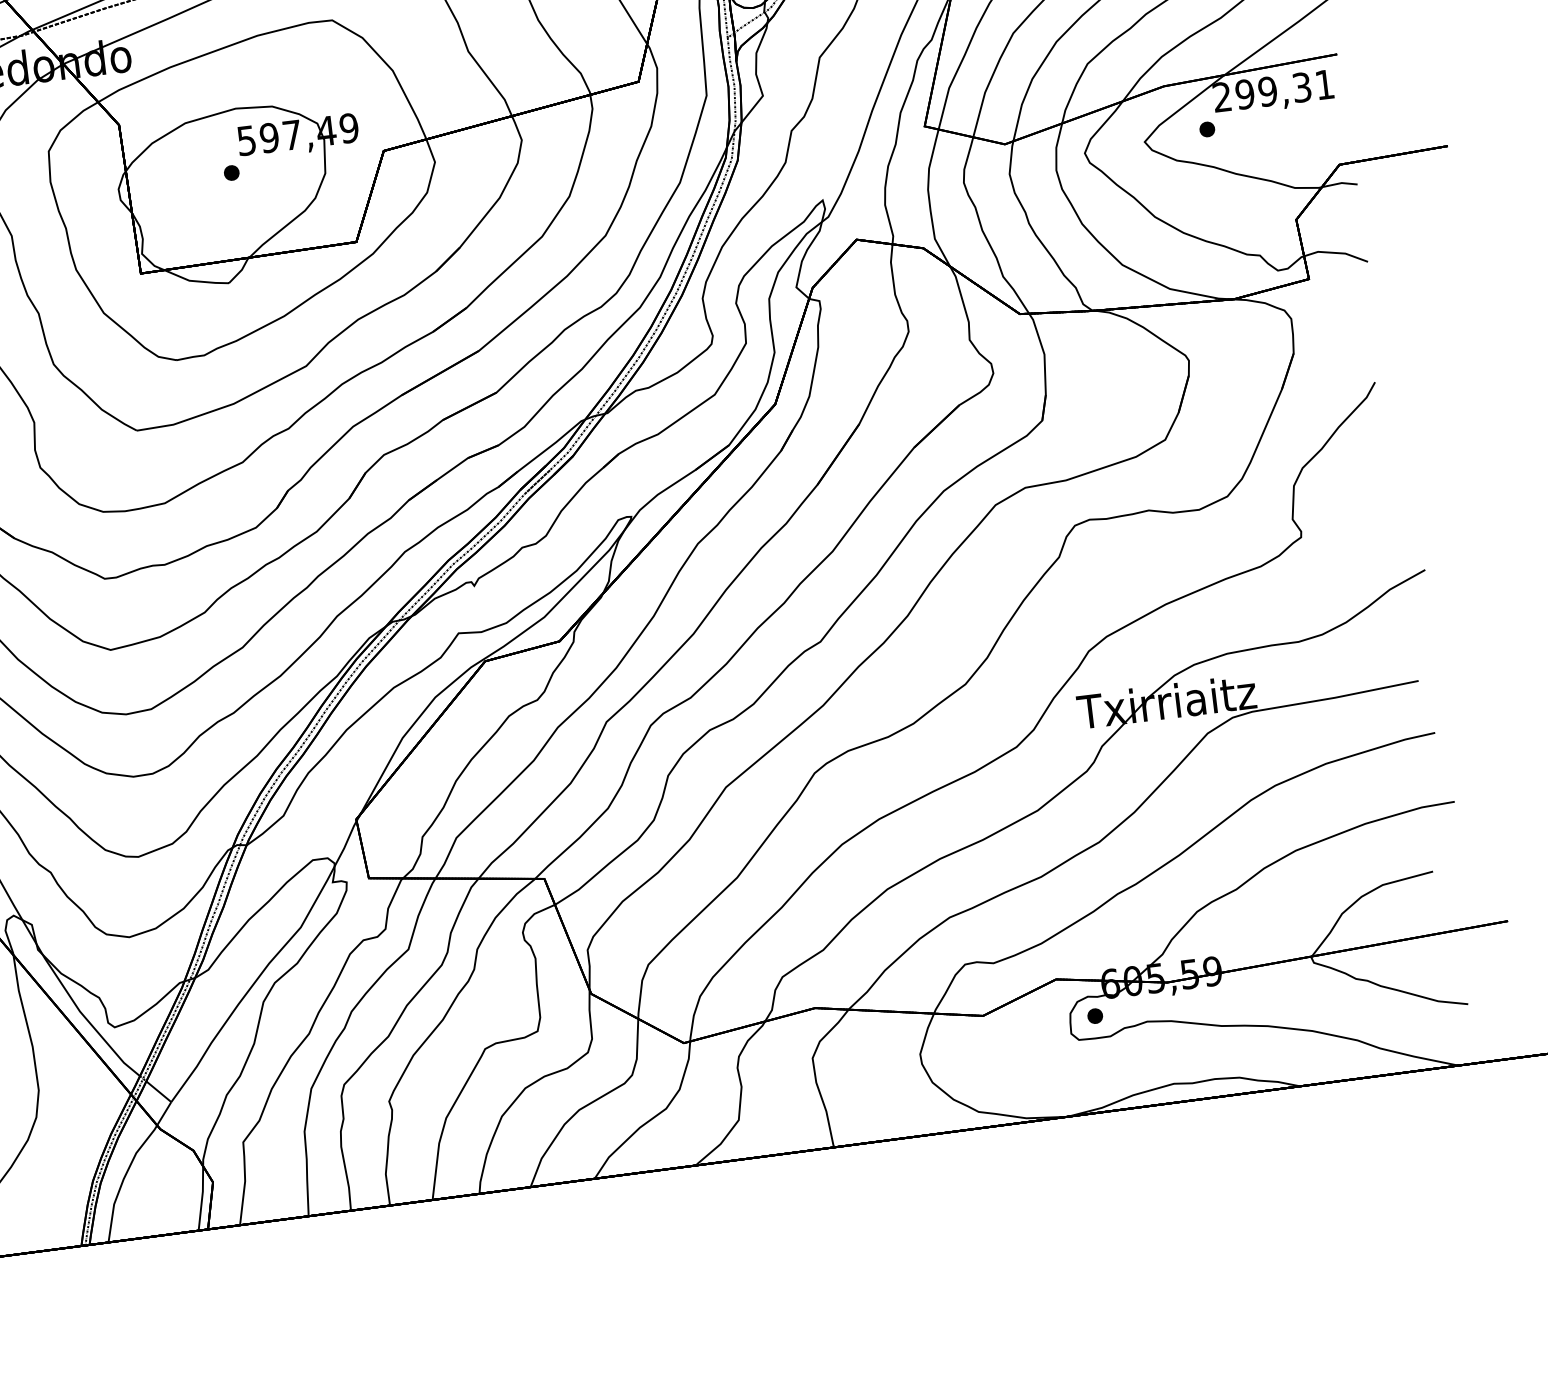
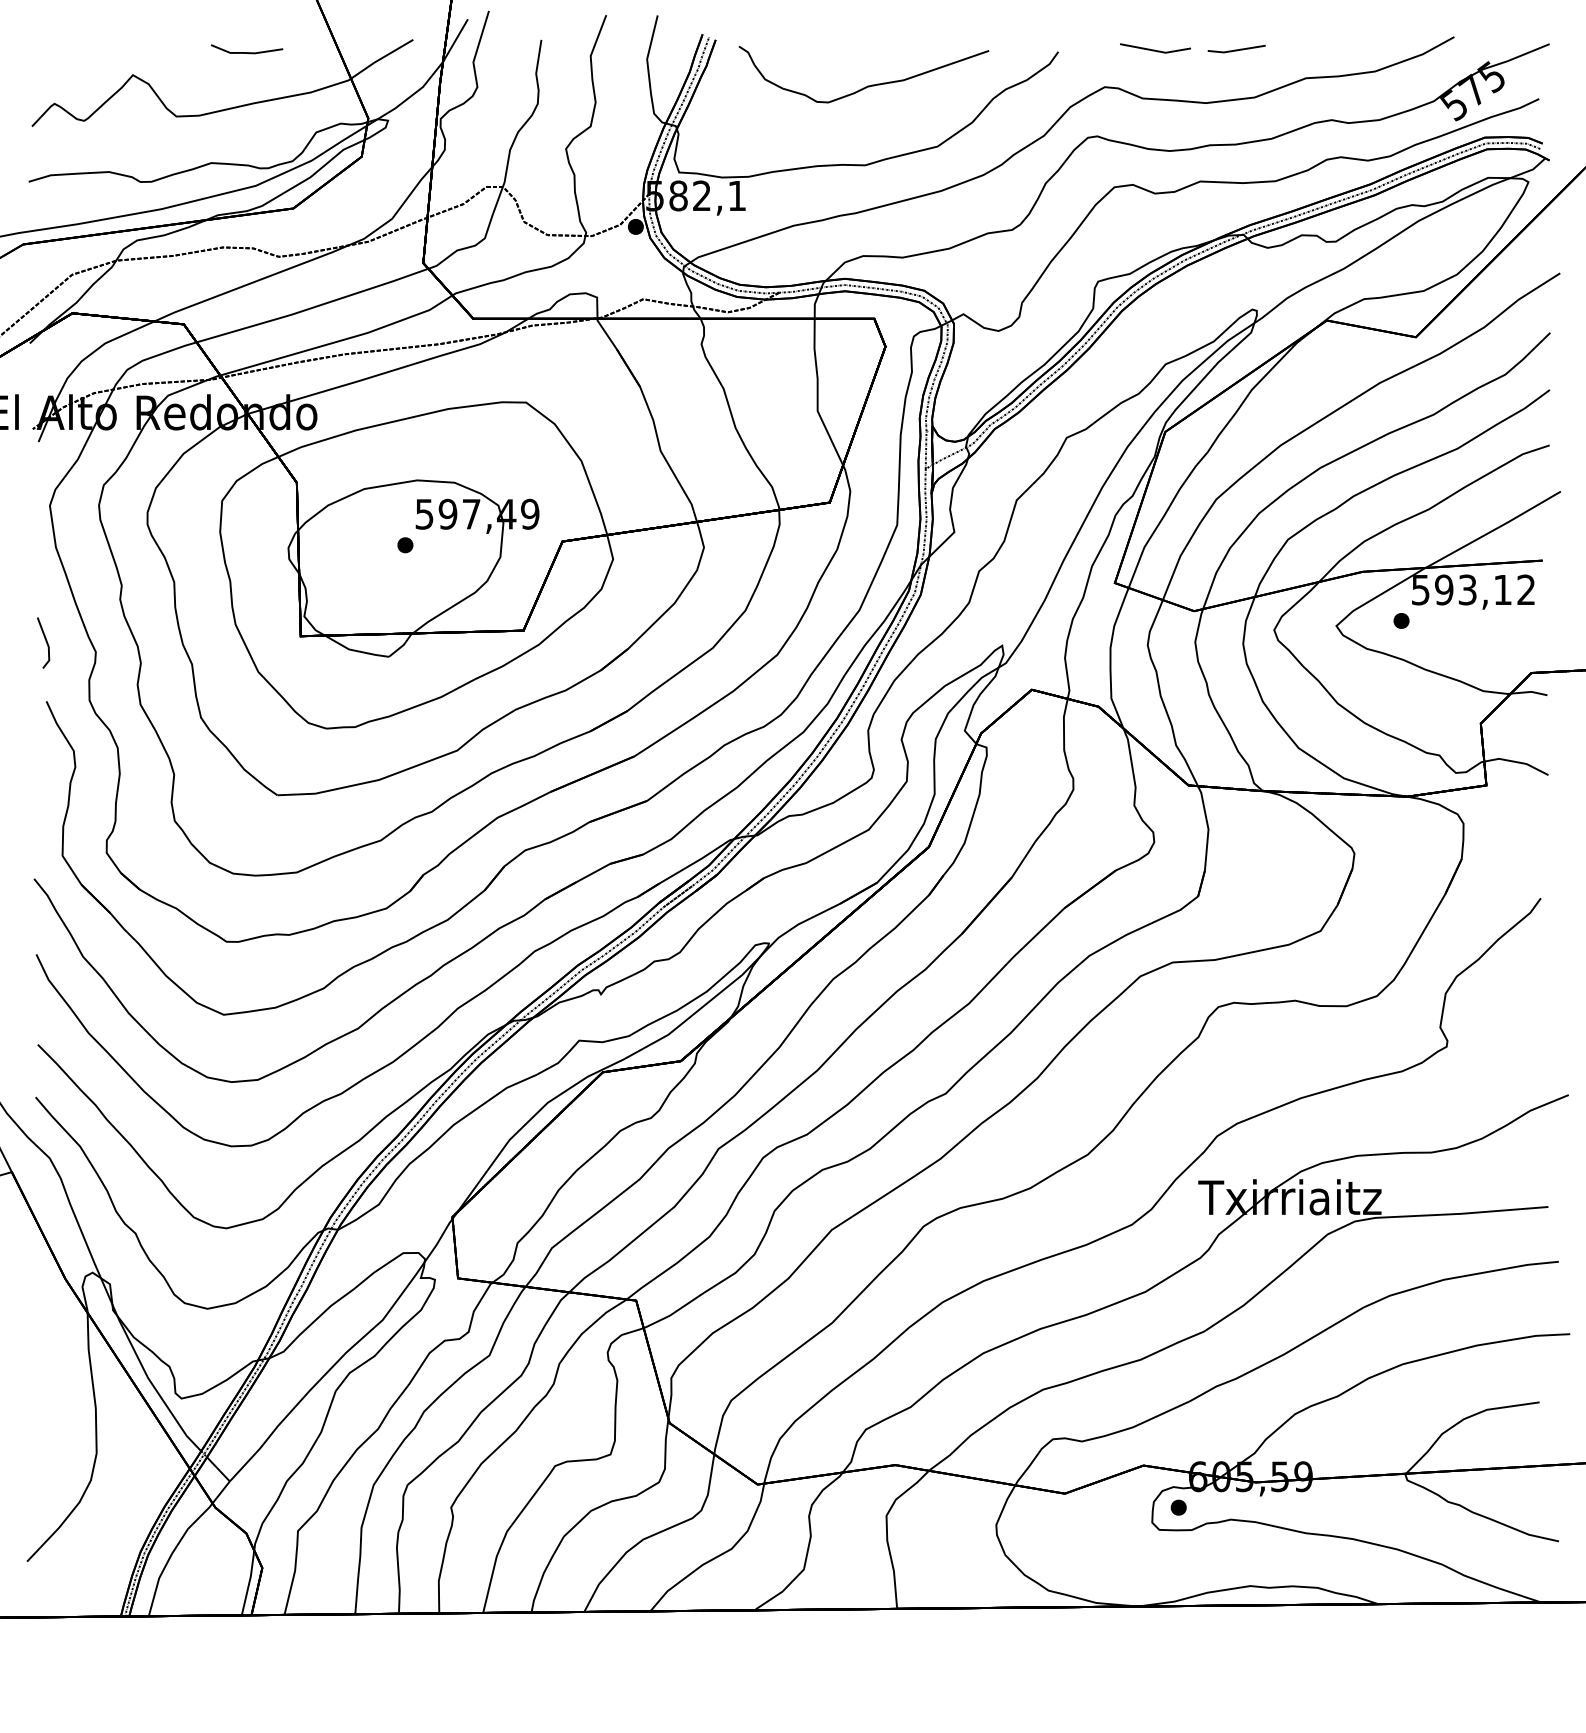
text: (1272, 90) -> (1472, 589), 299,31 -> 593,12

